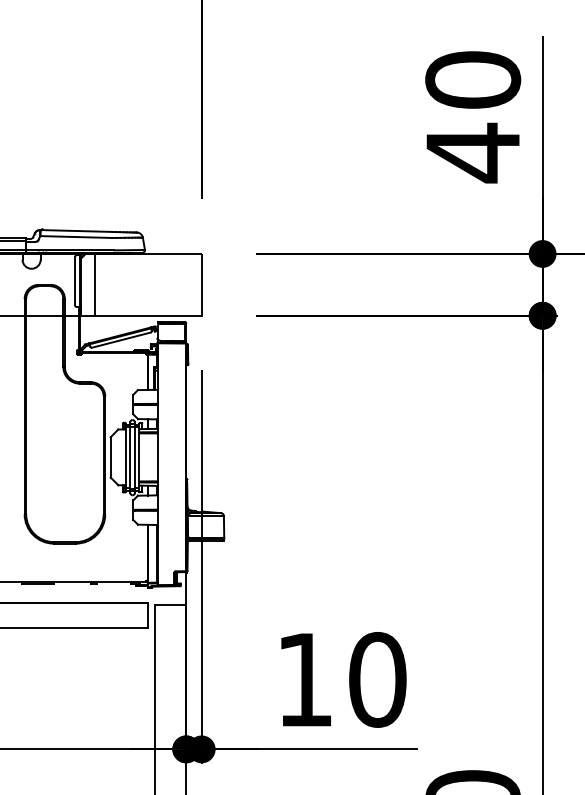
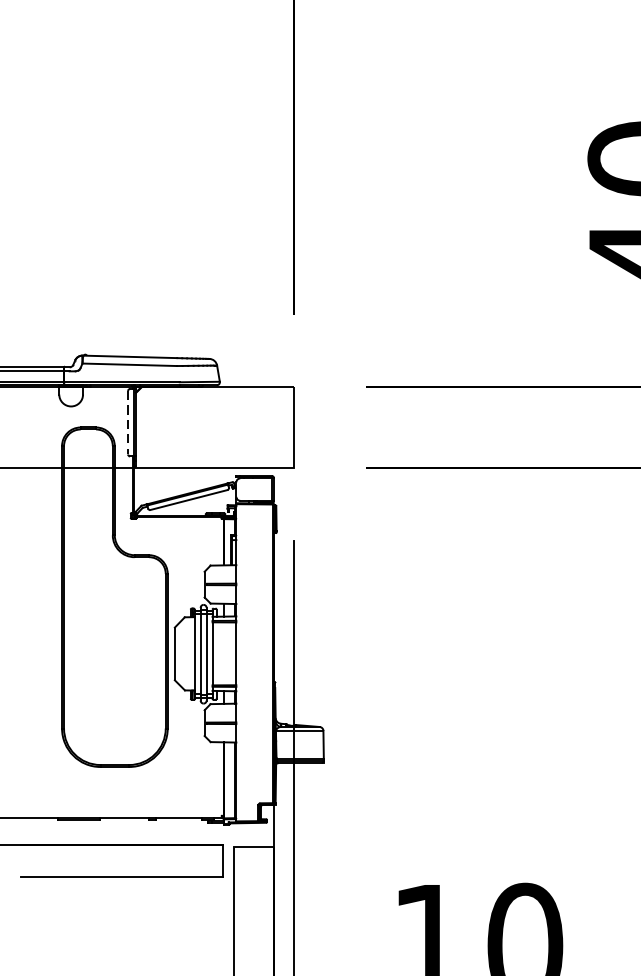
line: (75, 281) -> (128, 423), solid -> dashed
line: (95, 284) -> (154, 427), removed

